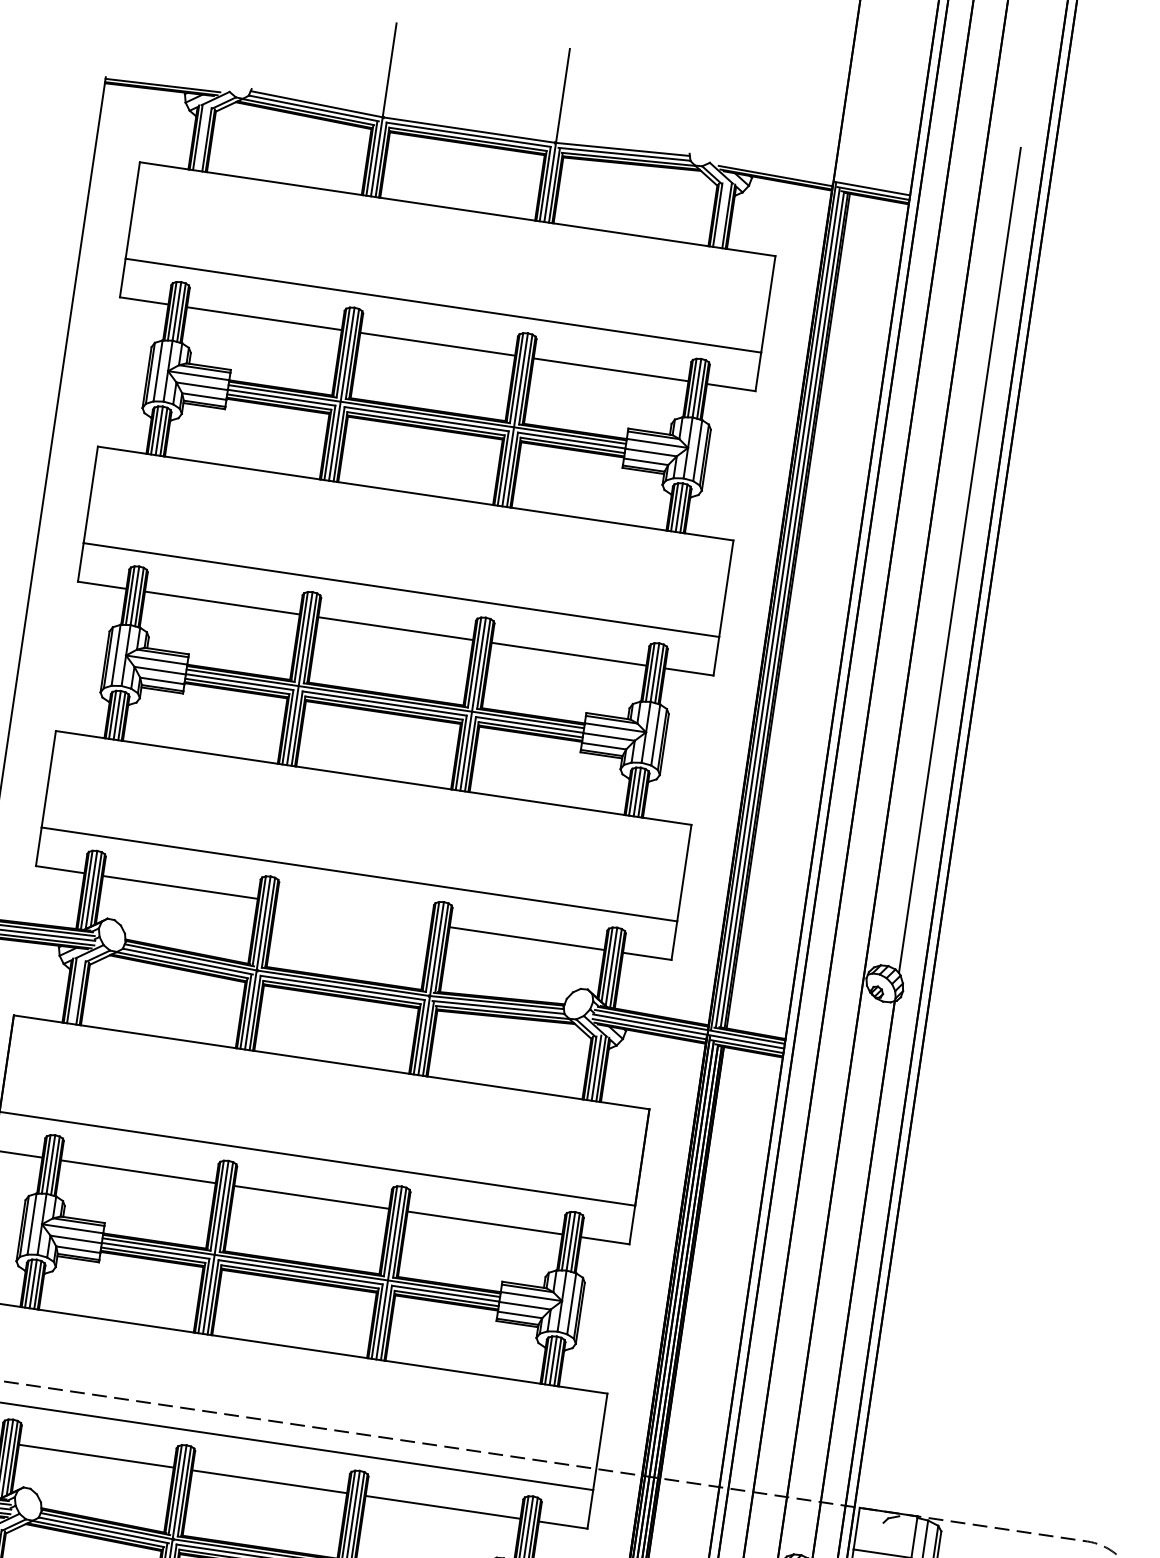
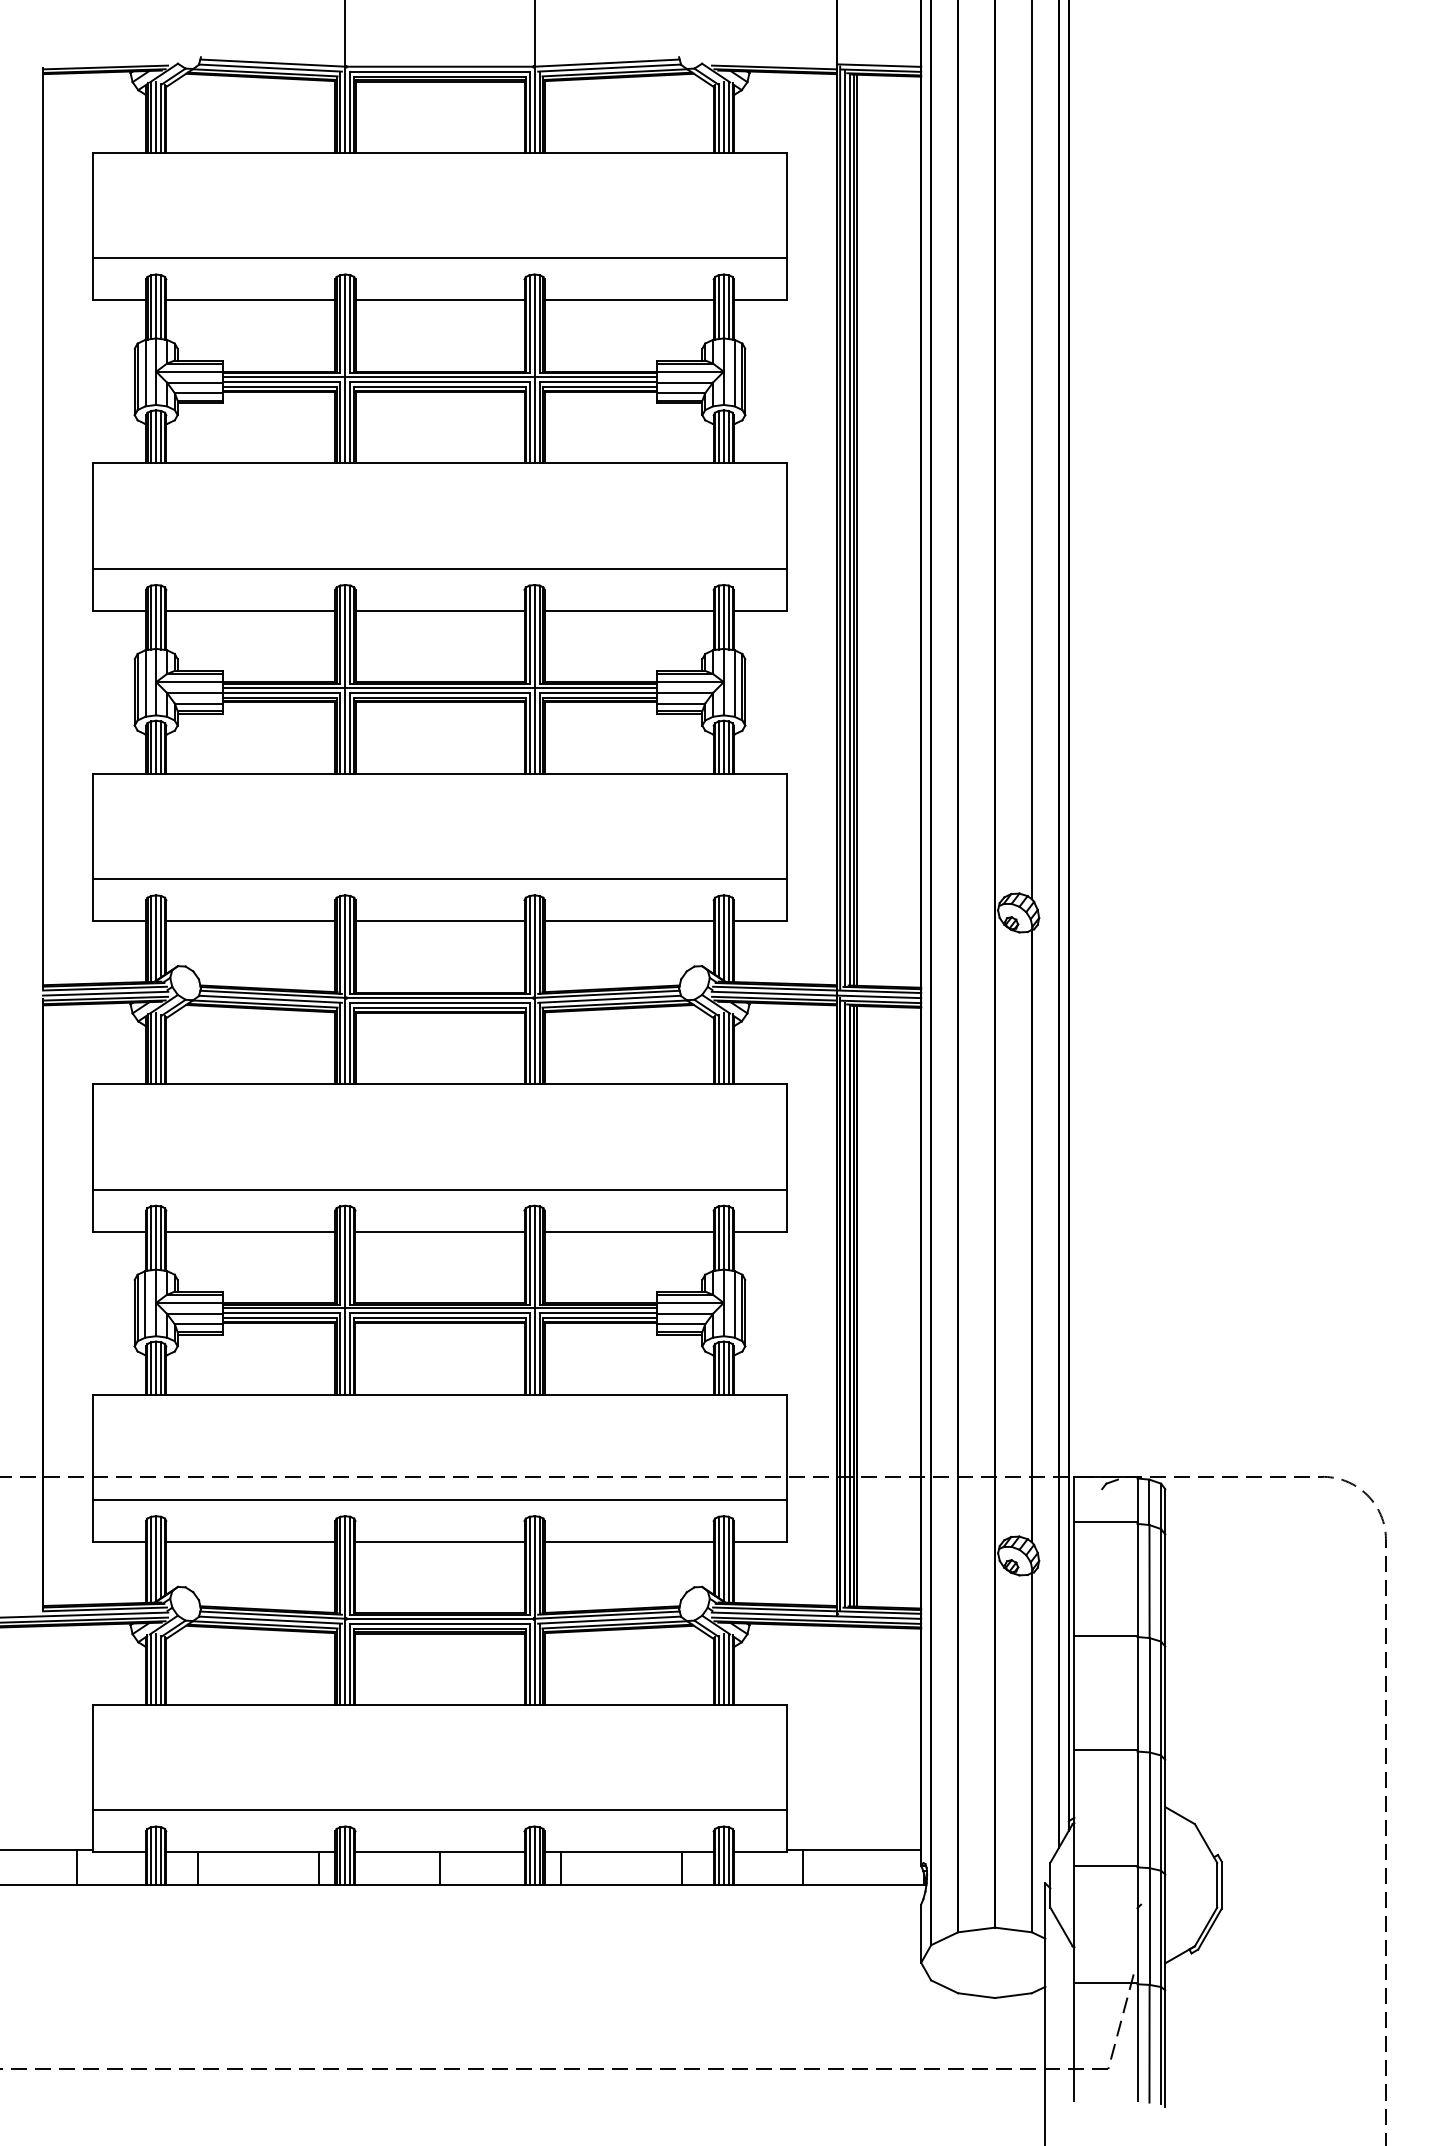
line: (202, 138) -> (156, 117), added
line: (722, 214) -> (723, 117), added
line: (353, 913) -> (439, 921), added
line: (76, 991) -> (156, 1048), added

